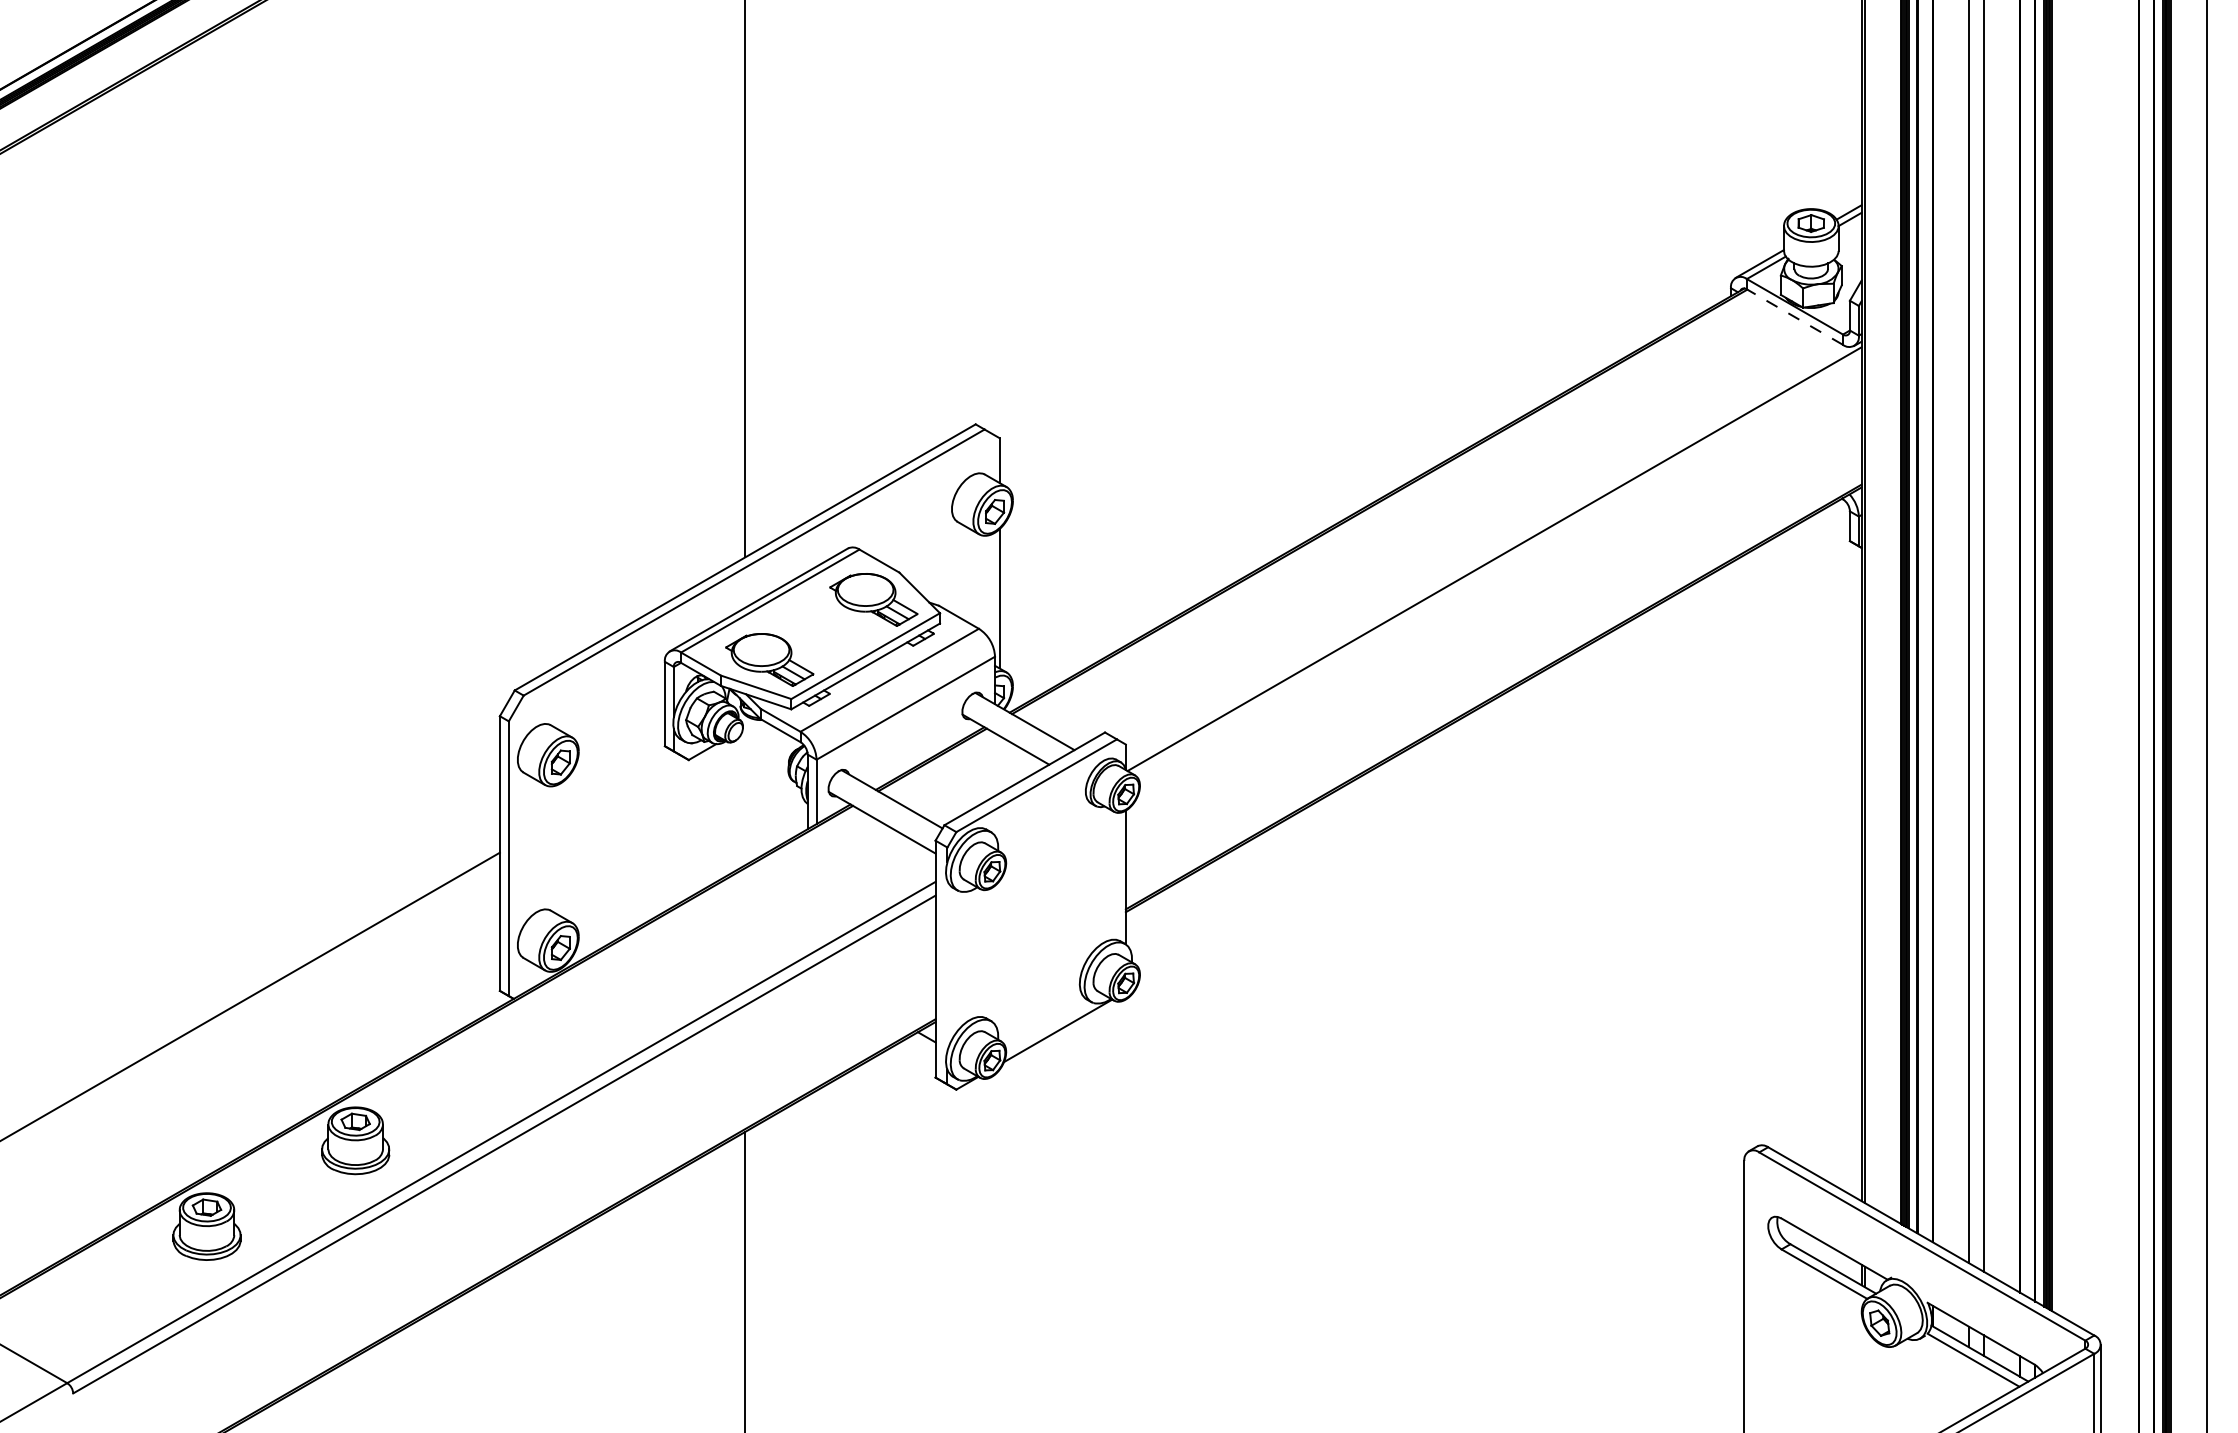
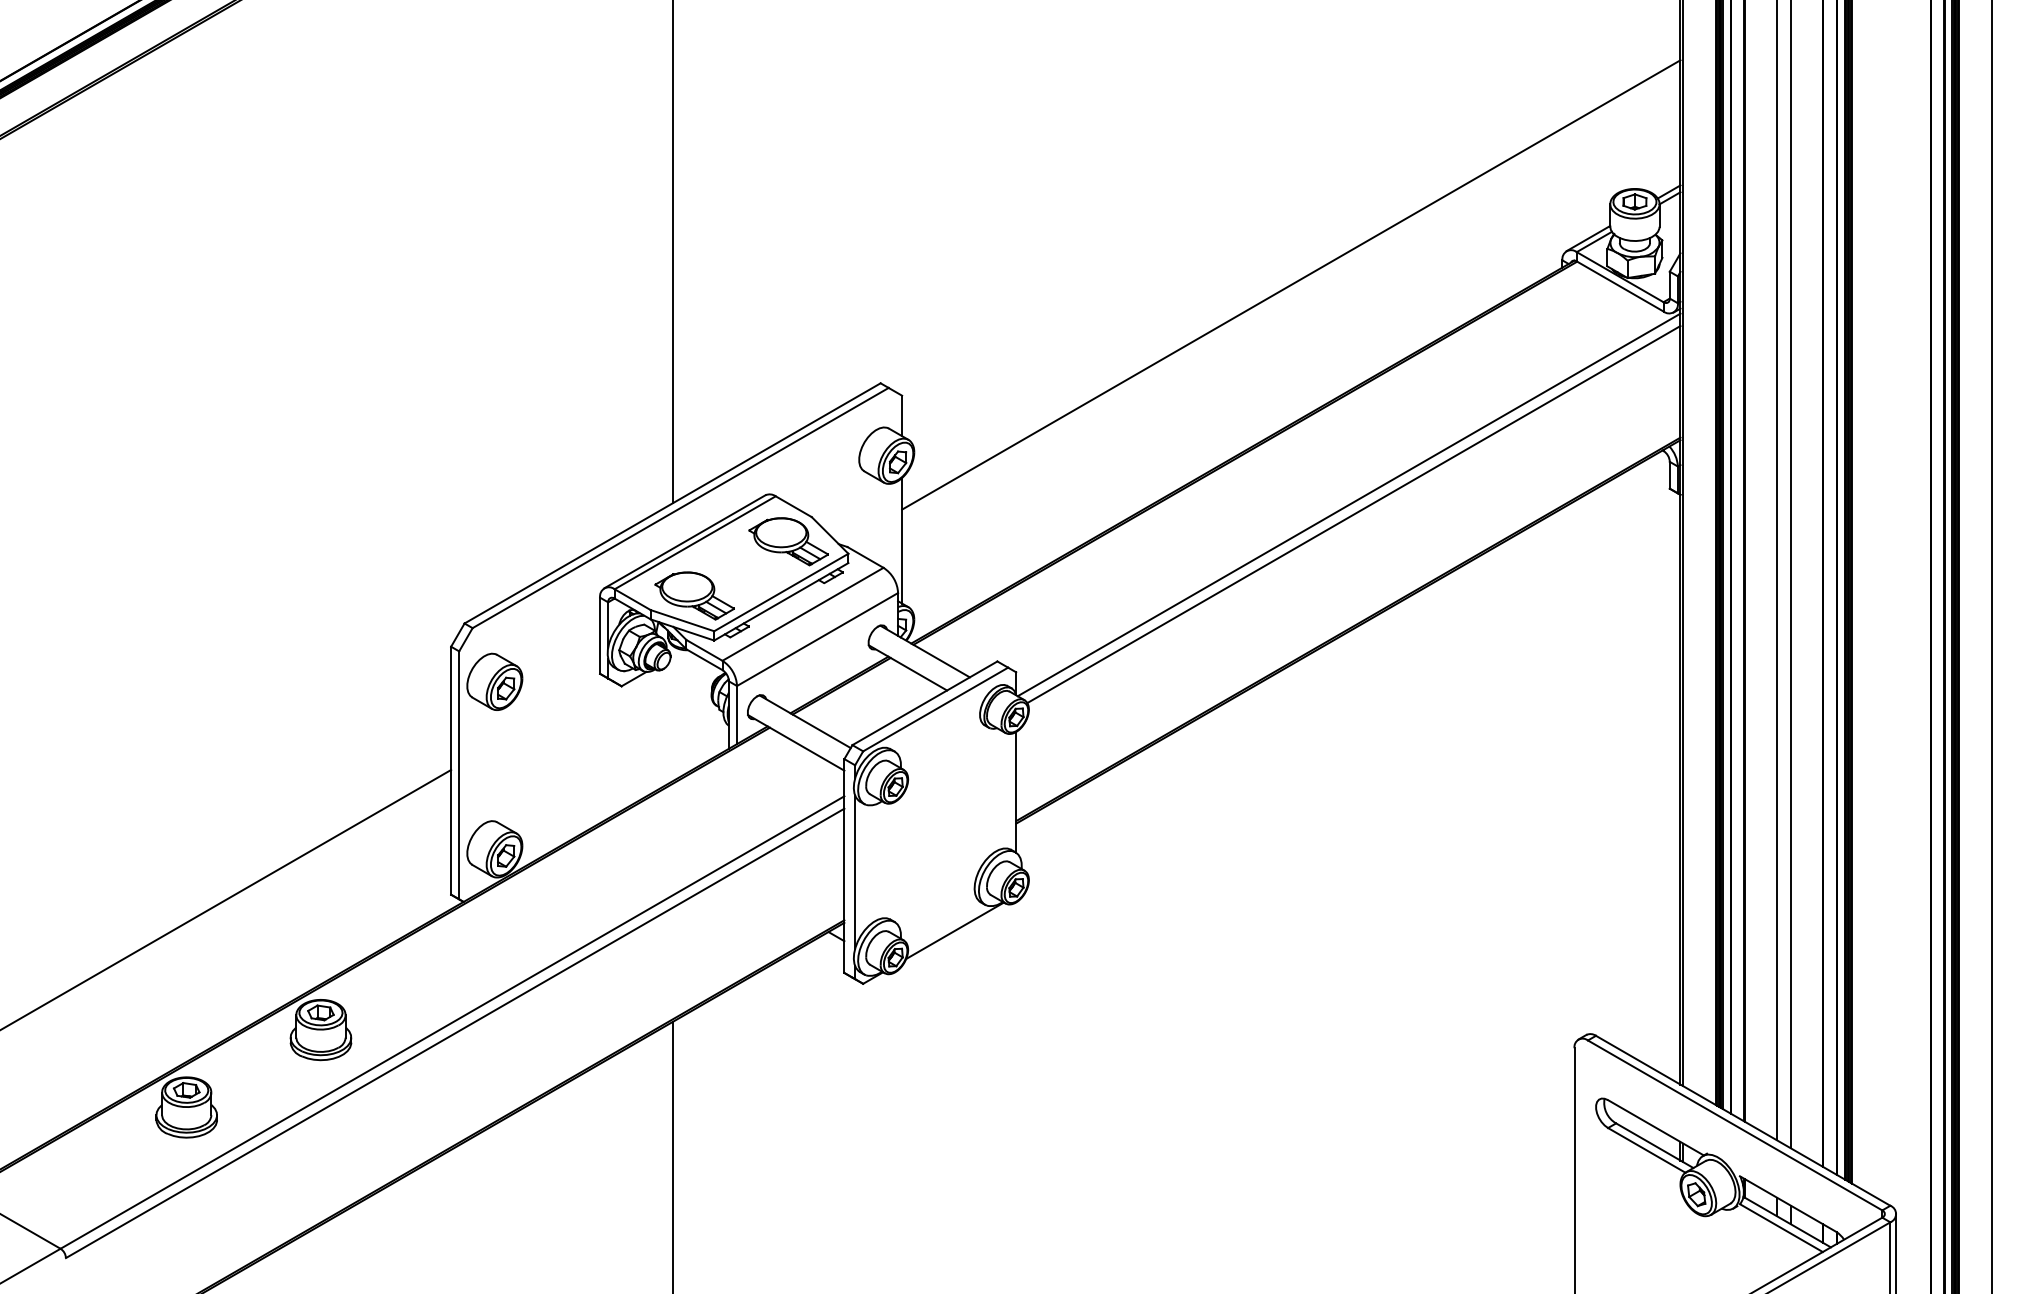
line: (1430, 314) -> (1291, 284), added
line: (1794, 317) -> (1619, 286), dashed -> solid
line: (1499, 569) -> (1353, 514), added
line: (947, 965) -> (855, 871), added

